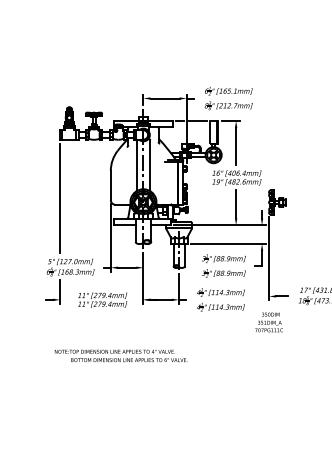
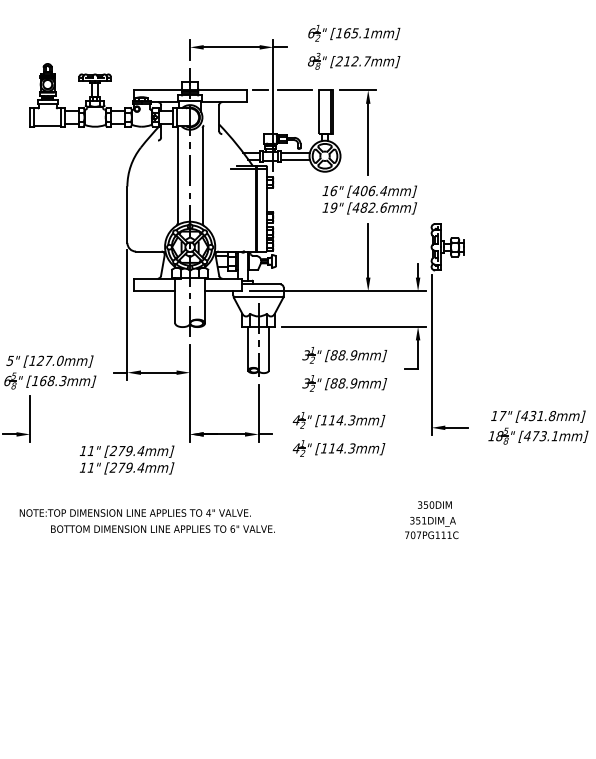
line: (60, 198) -> (30, 239), removed
text: (102, 299) -> (126, 458), moved
text: (268, 322) -> (430, 520), moved
text: (120, 355) -> (145, 520), moved

